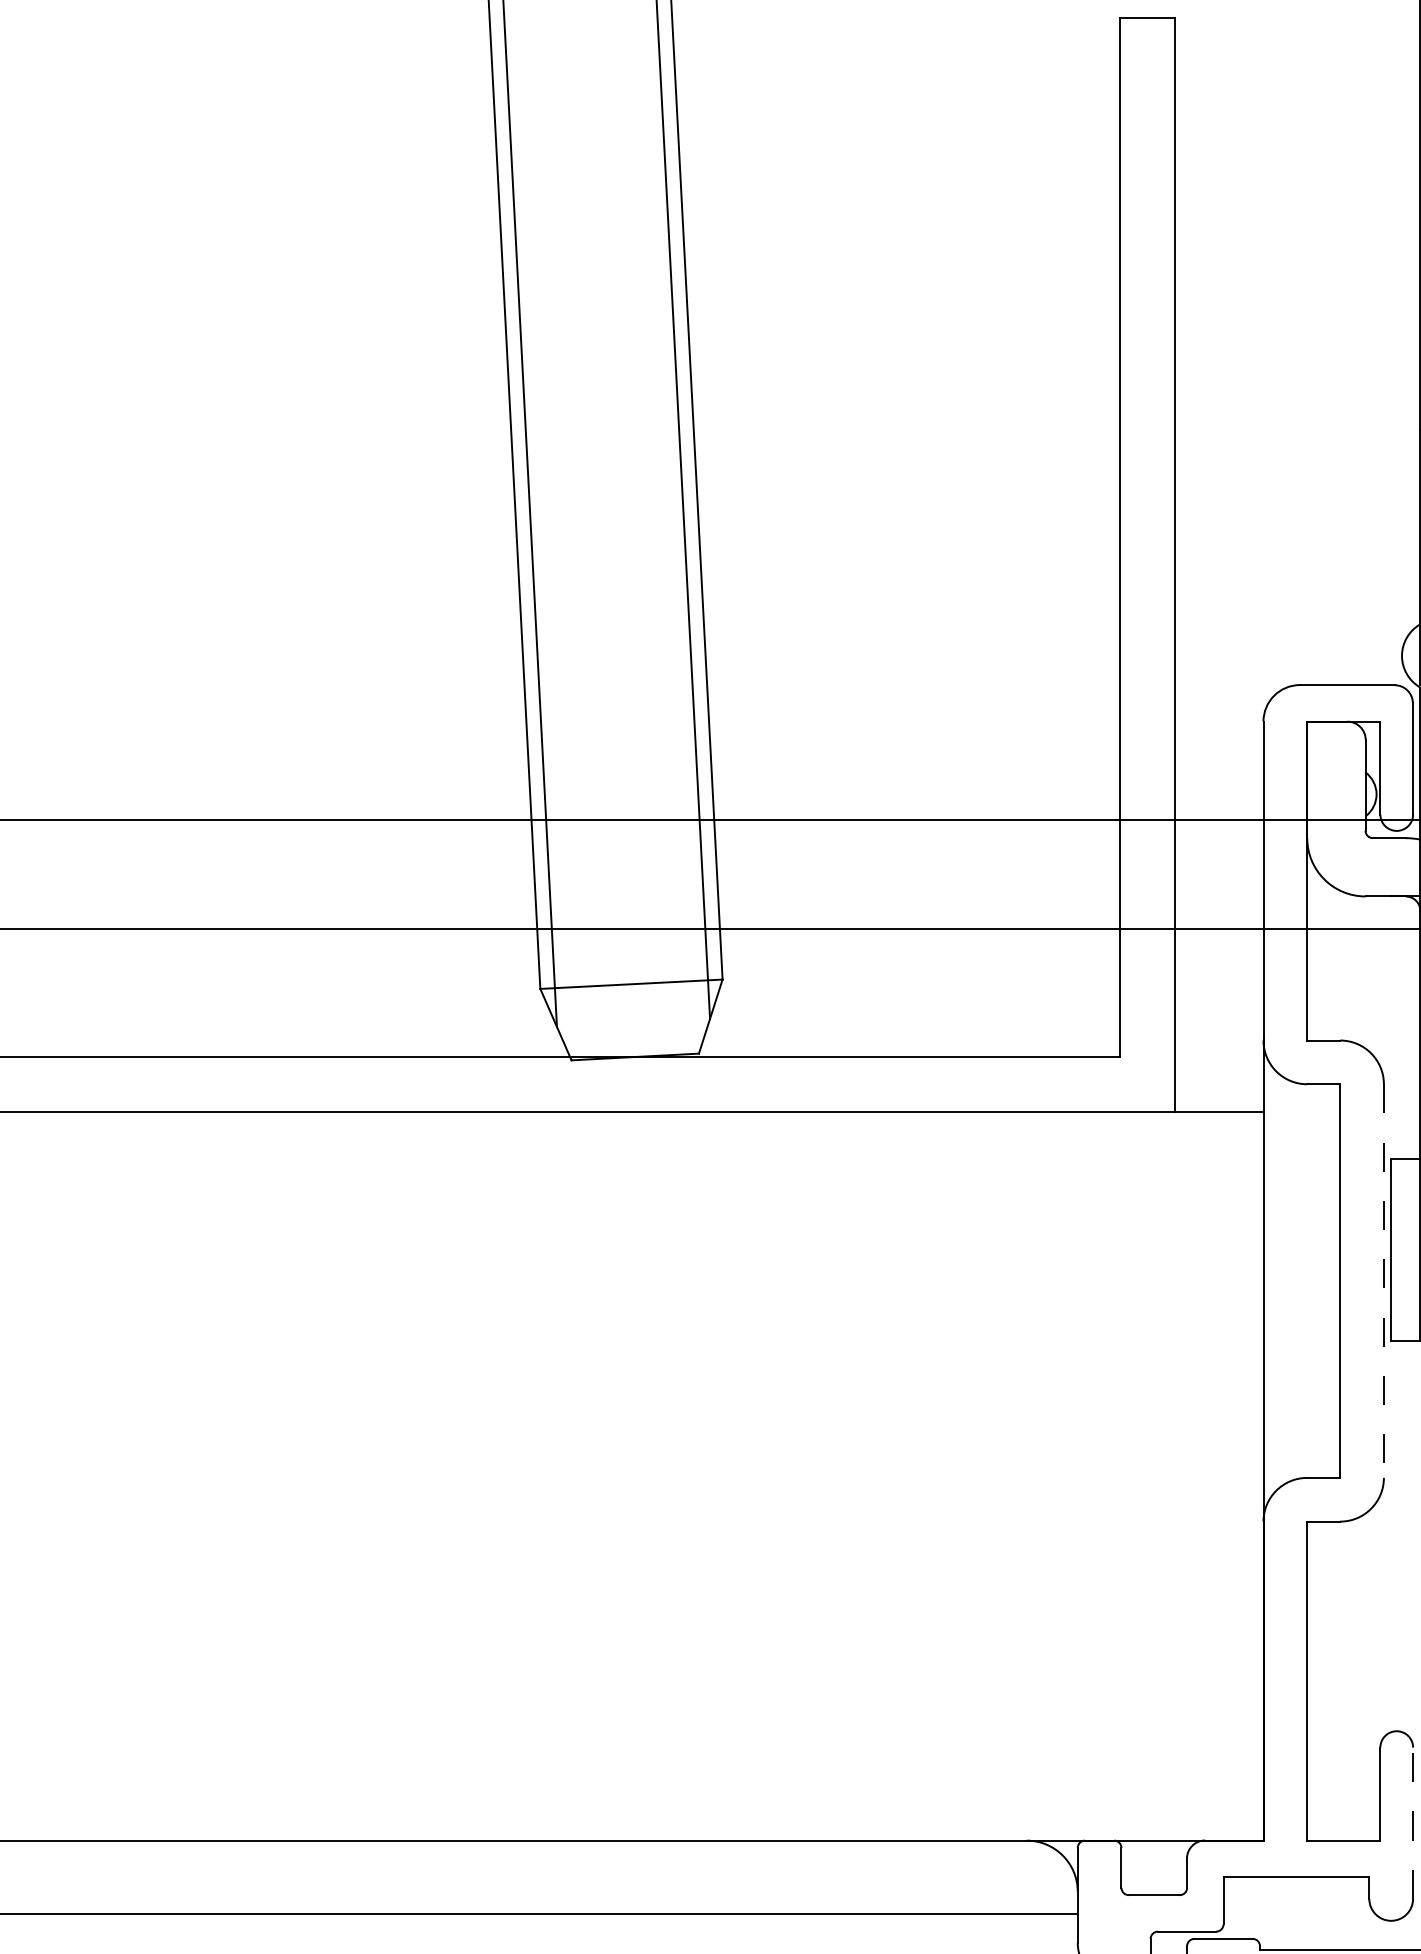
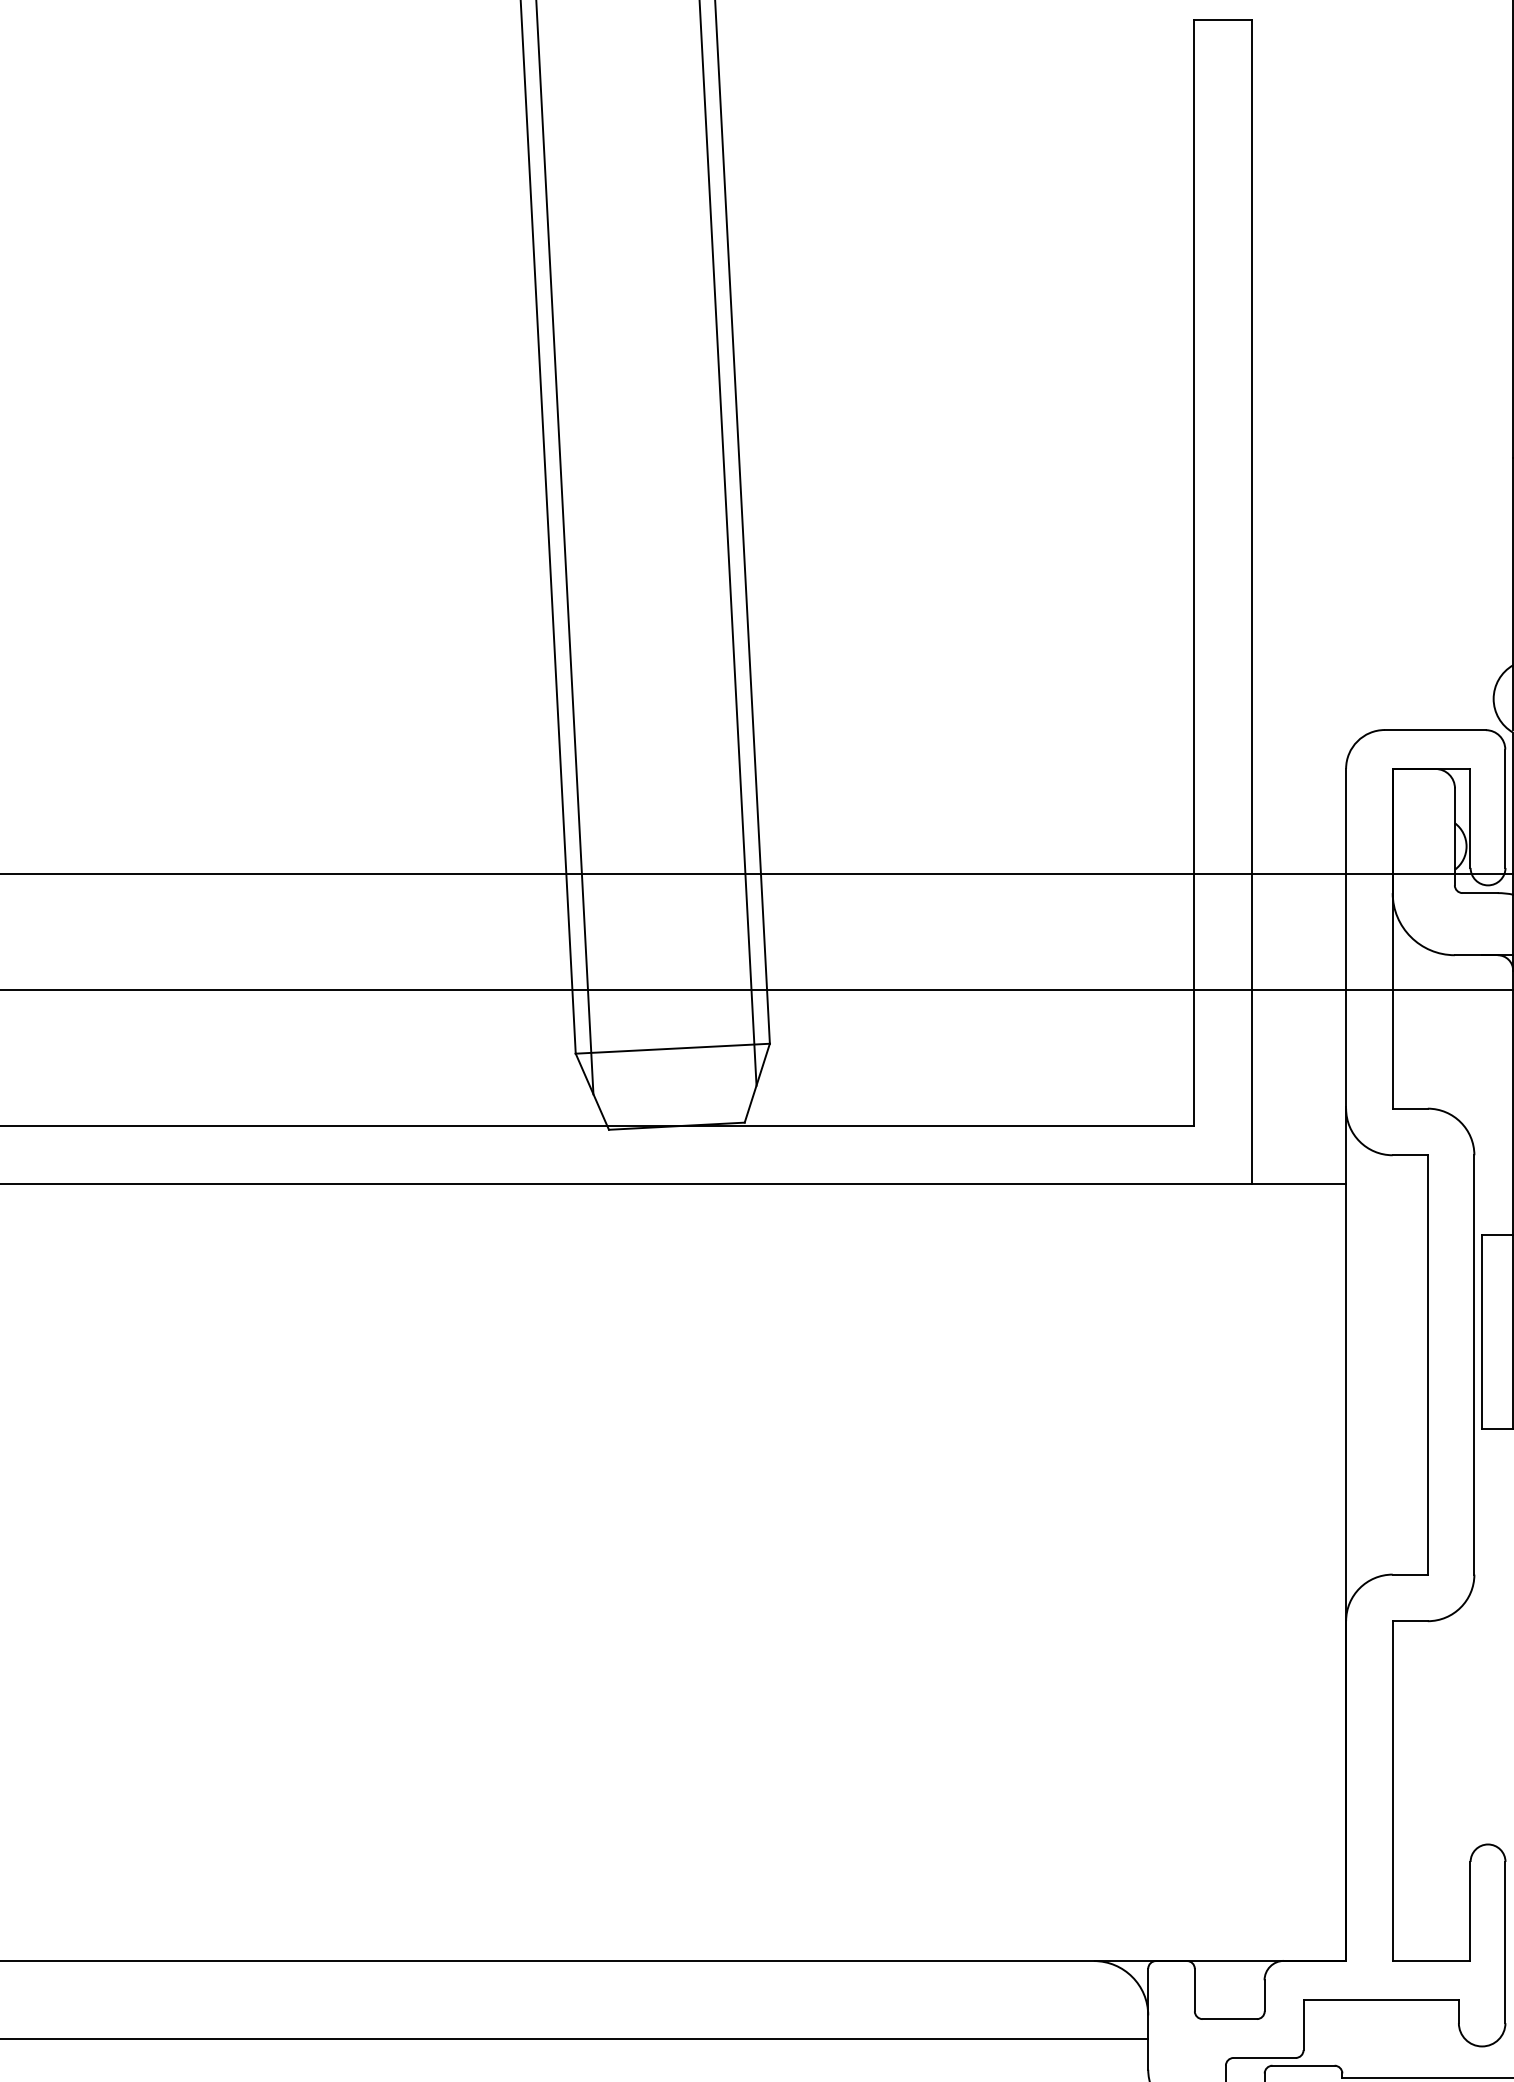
line: (1383, 1281) -> (1473, 1365), dashed -> solid
line: (1413, 1823) -> (1505, 1942), dashed -> solid

